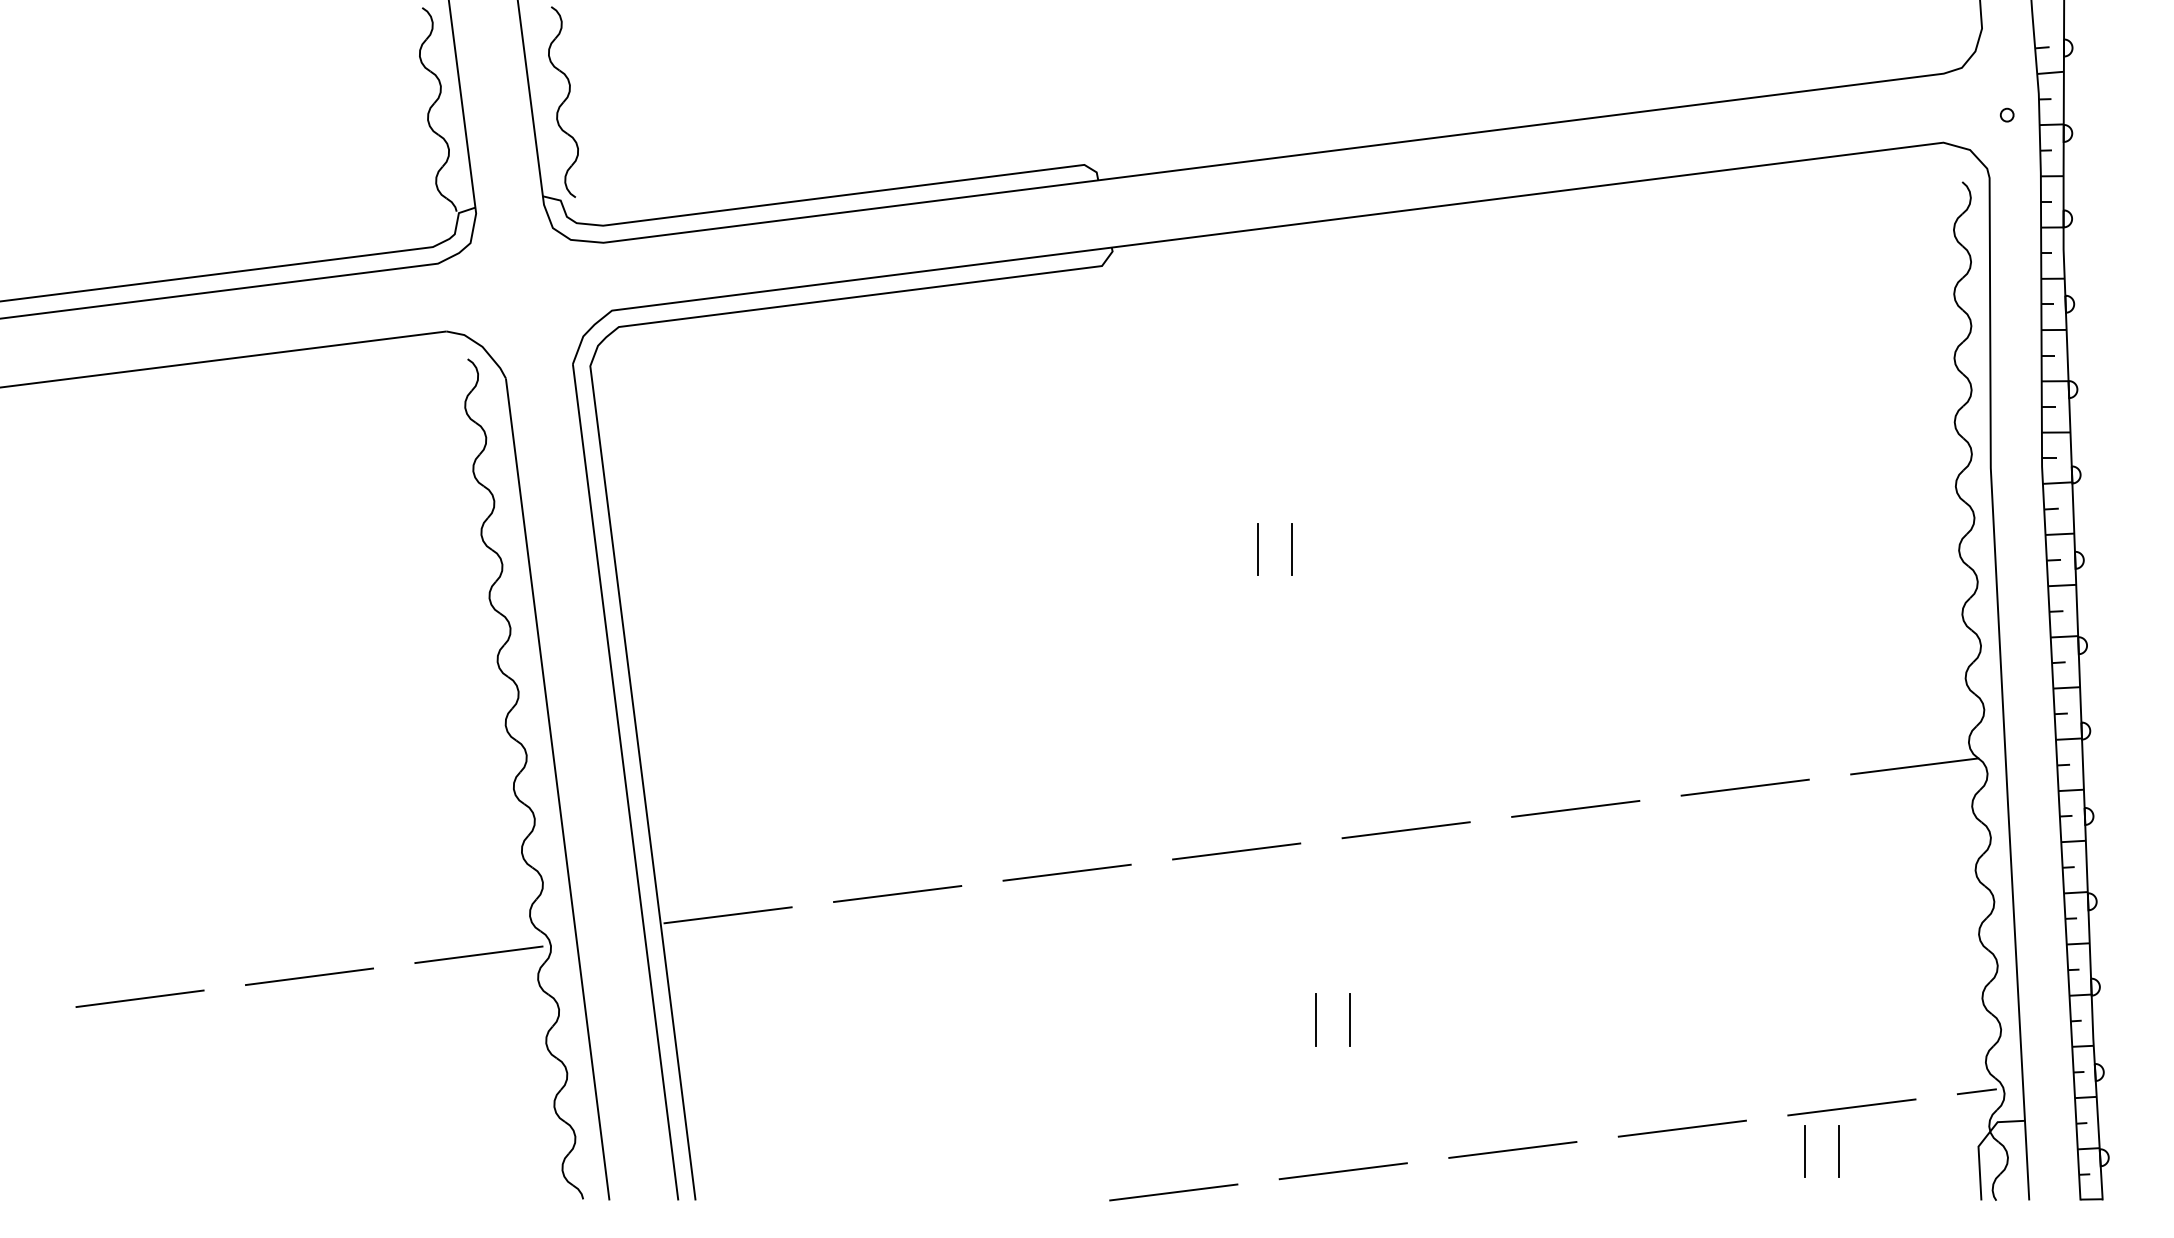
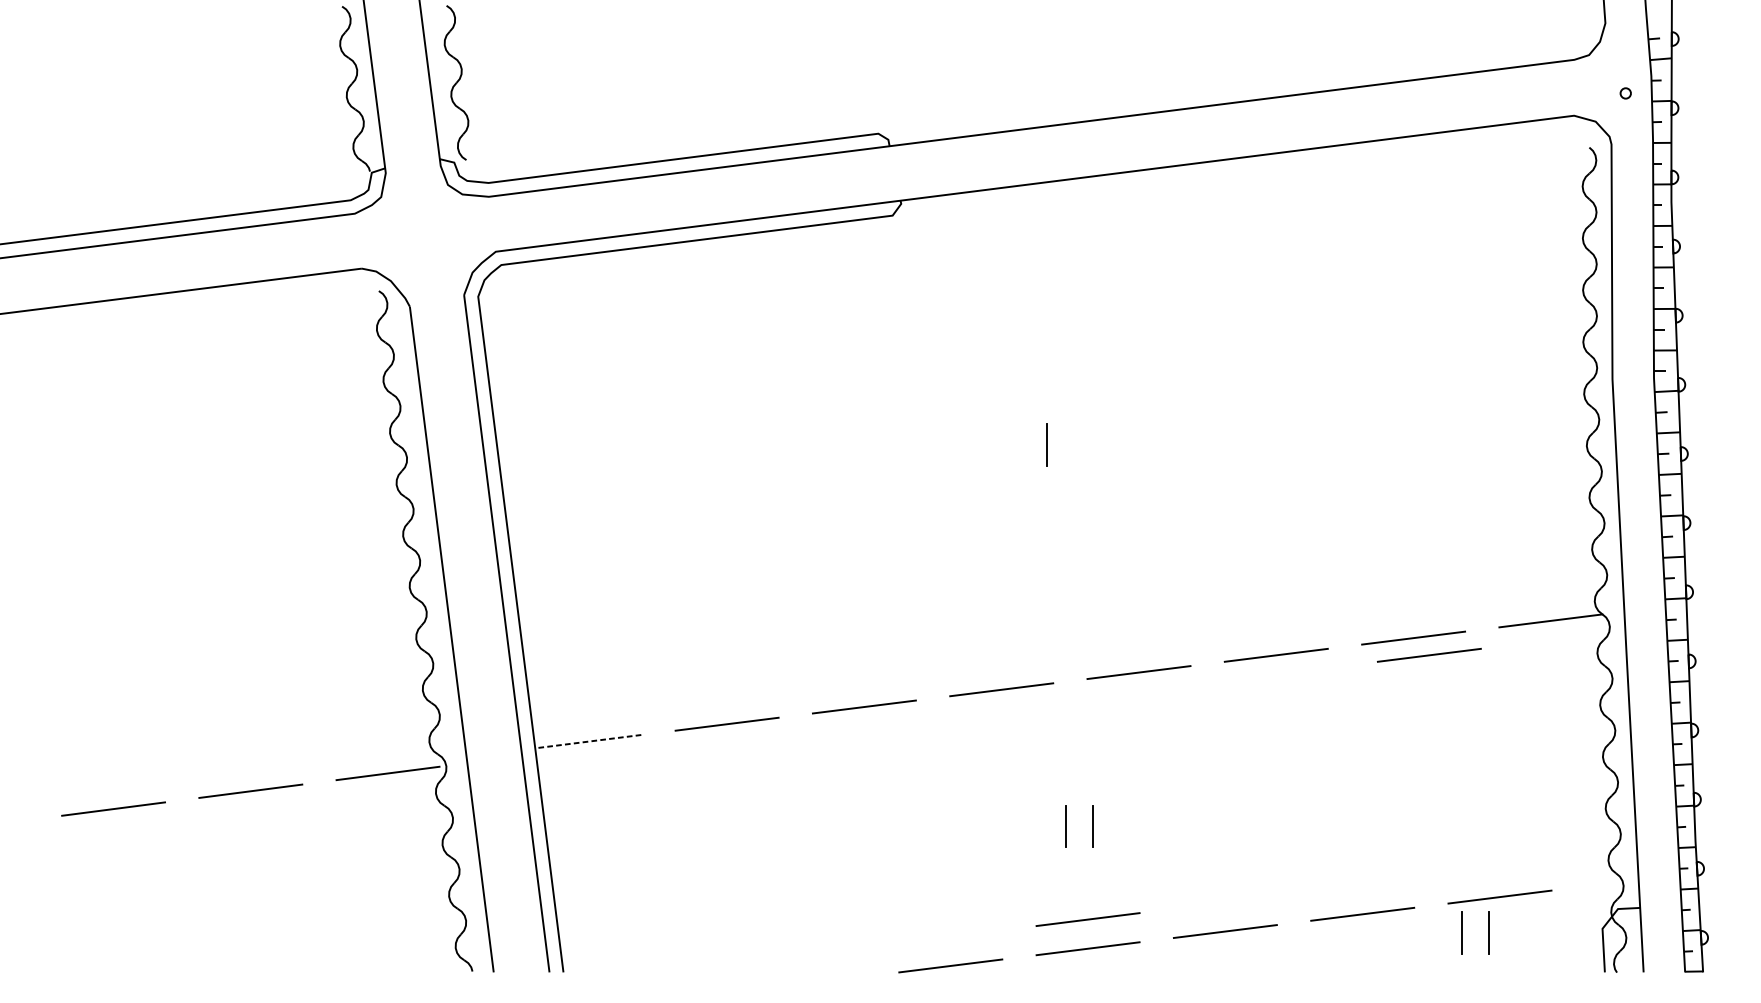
line: (1257, 548) -> (1018, 444), removed
line: (1764, 808) -> (1429, 654), added
line: (727, 915) -> (589, 741), solid -> dashed
line: (1976, 1091) -> (1600, 884), removed
line: (1342, 1135) -> (1087, 919), added

